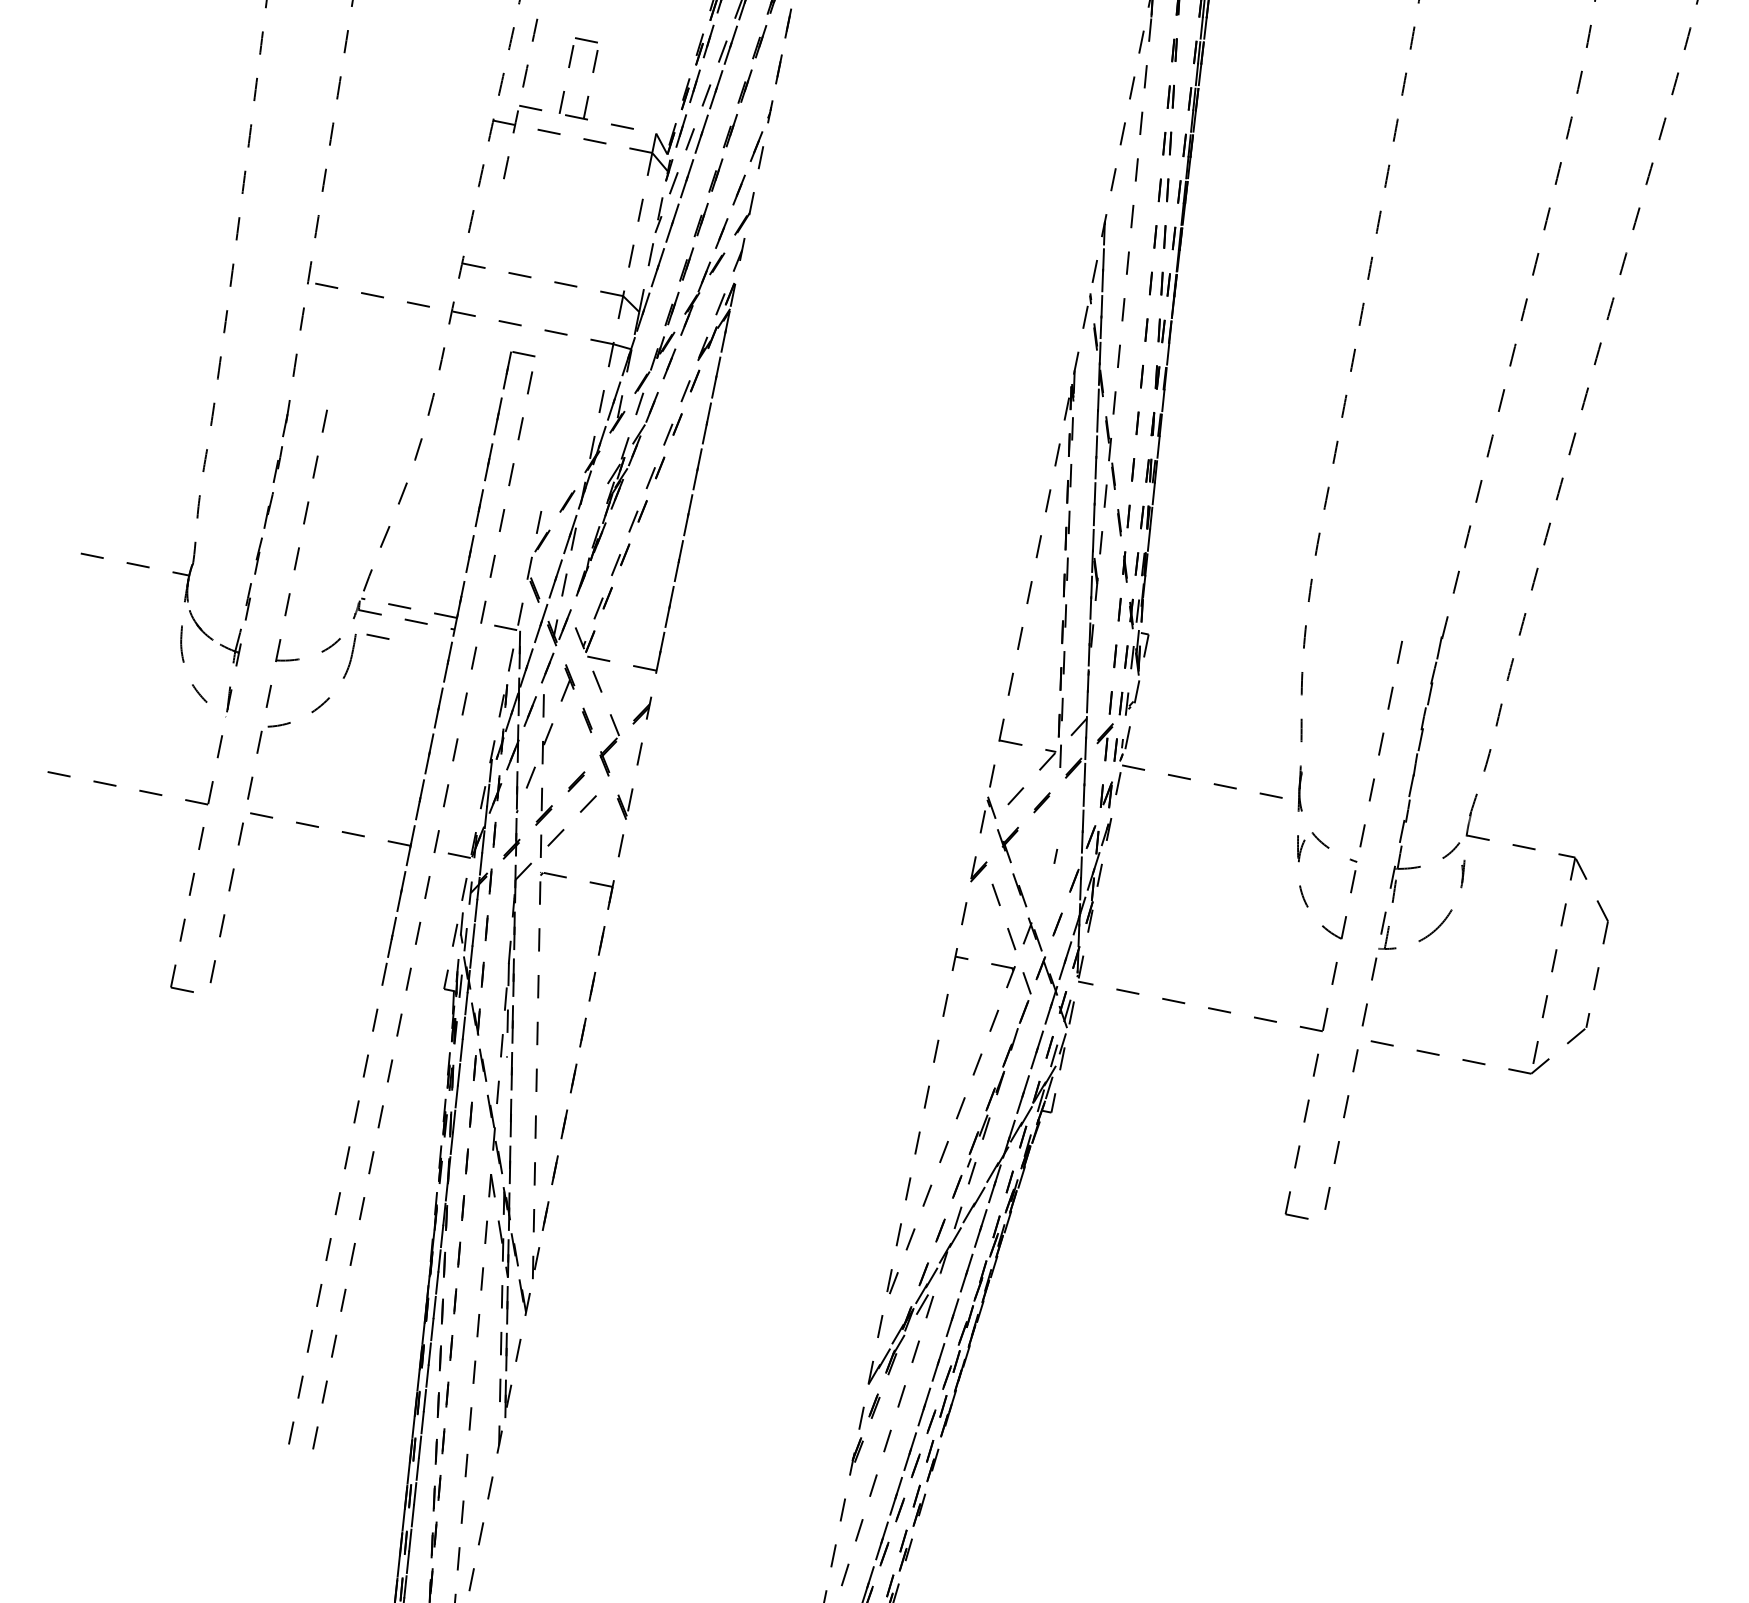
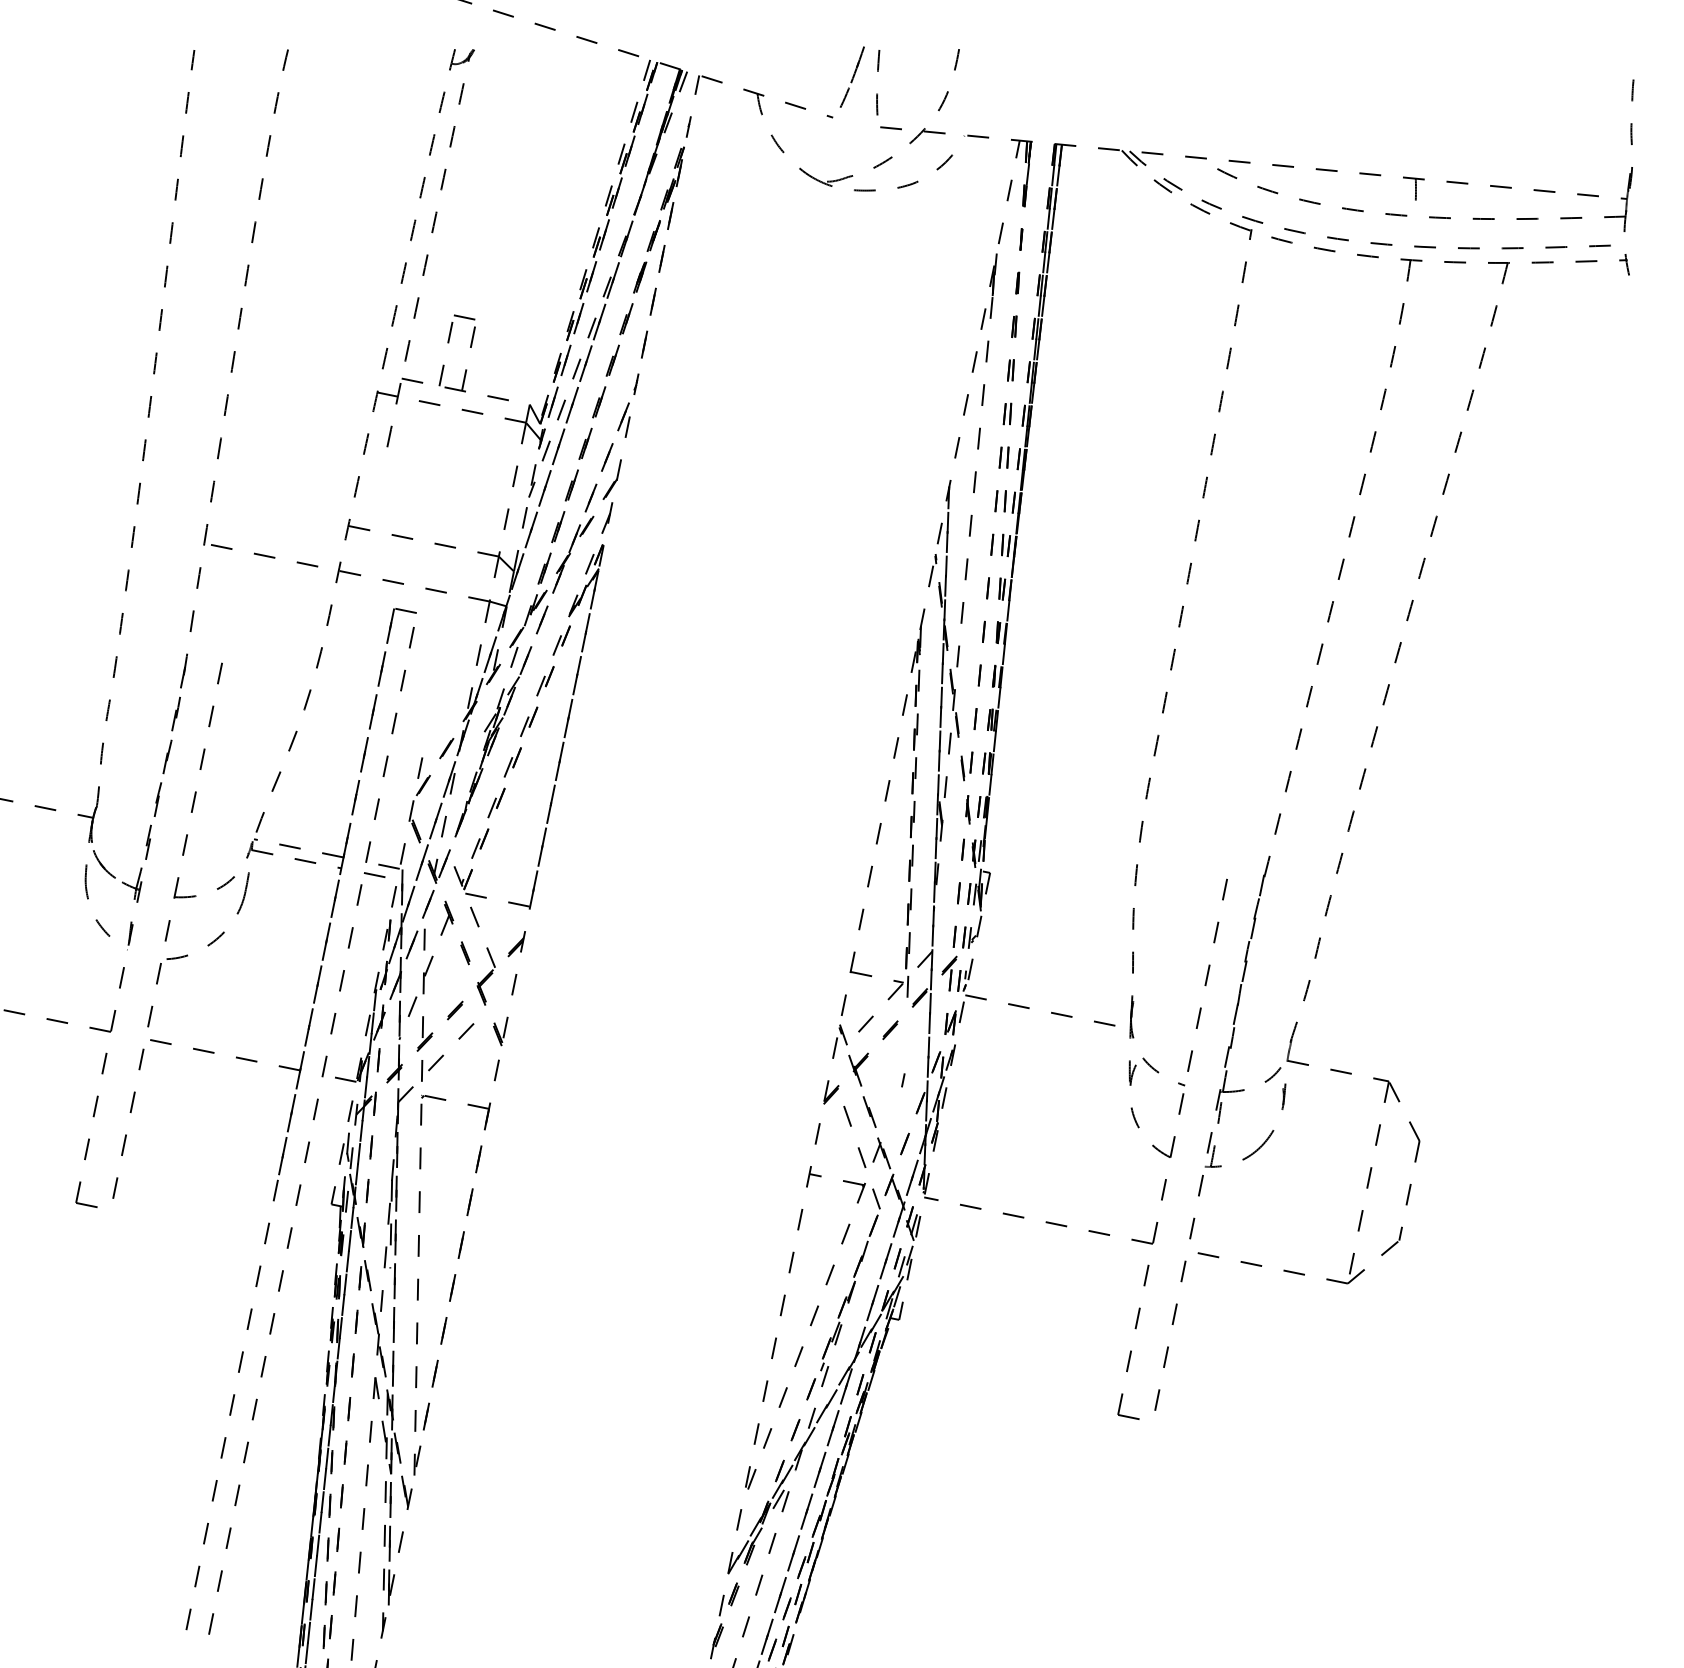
line: (377, 636) -> (374, 874), moved

